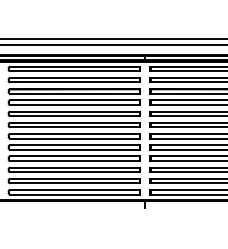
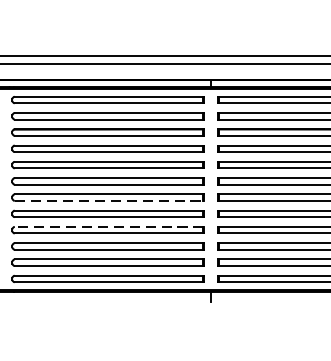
line: (75, 138) -> (109, 200), solid -> dashed
line: (74, 156) -> (108, 226), solid -> dashed

